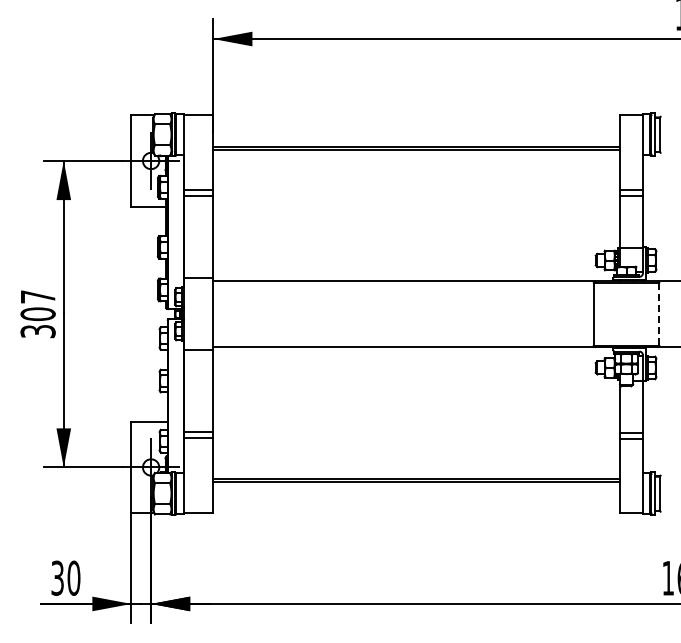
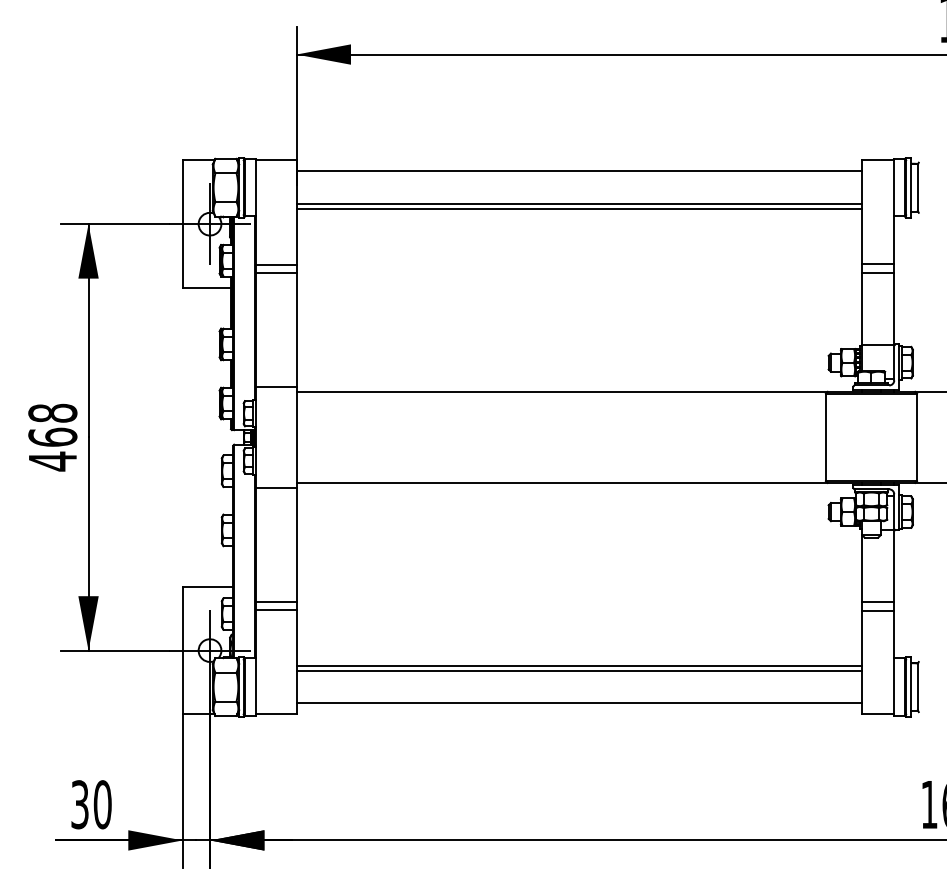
line: (416, 123) -> (579, 172), added
text: (37, 314) -> (51, 437), 307 -> 468
line: (659, 314) -> (917, 437), dashed -> solid
line: (416, 505) -> (579, 703), added

